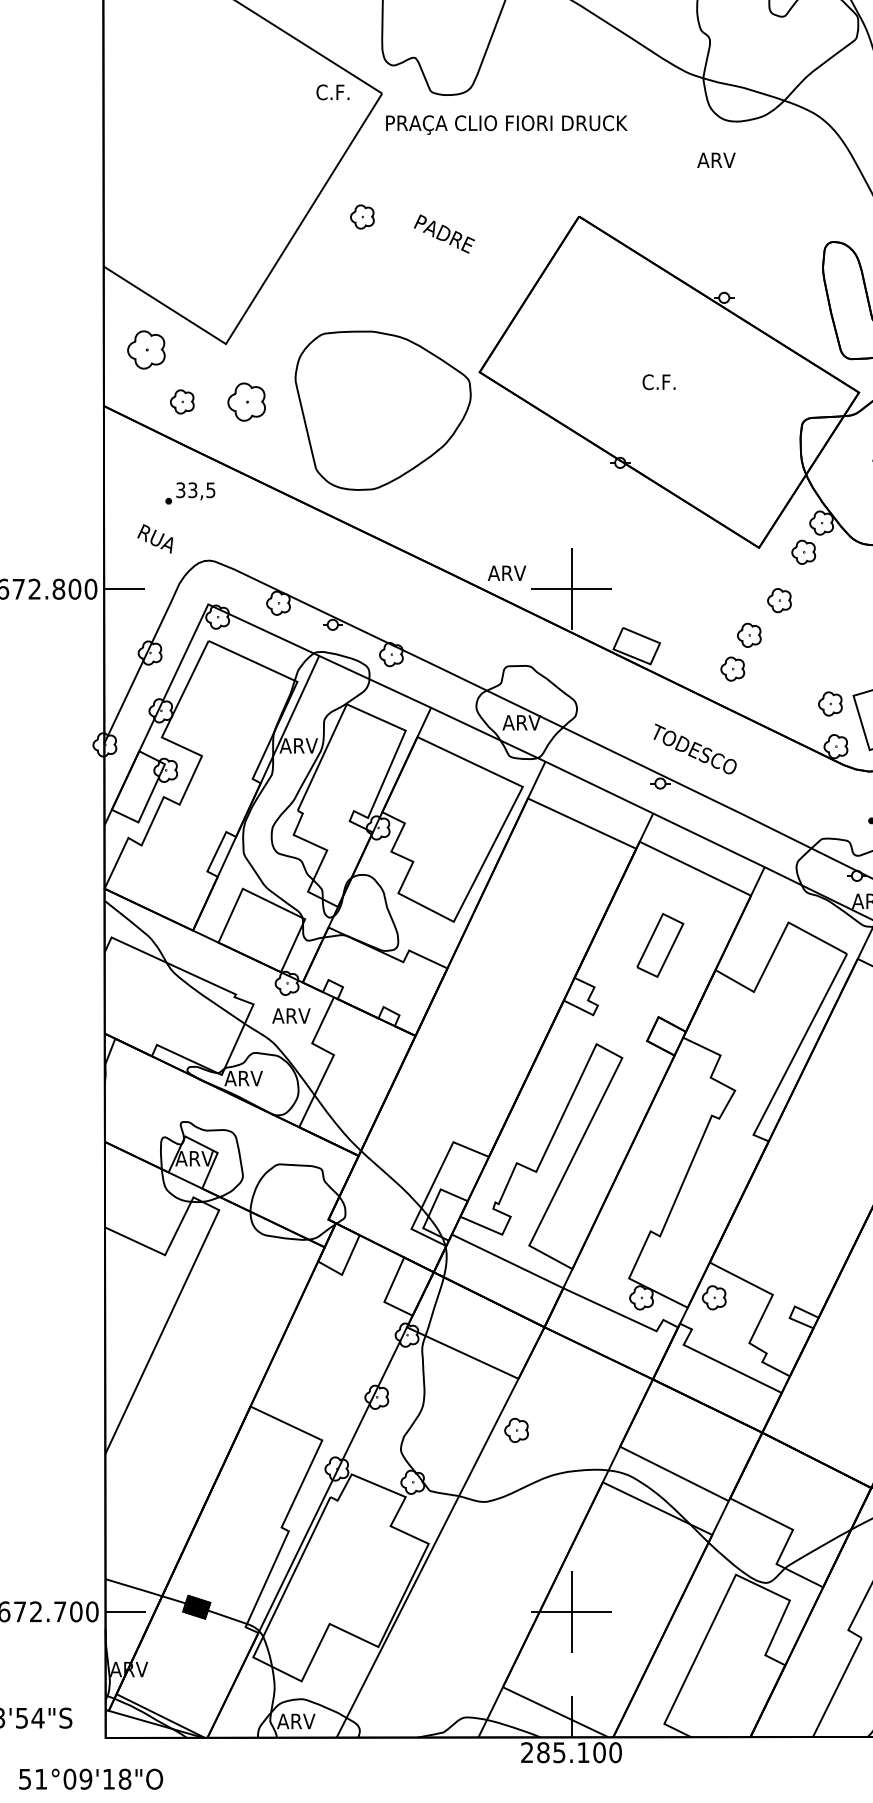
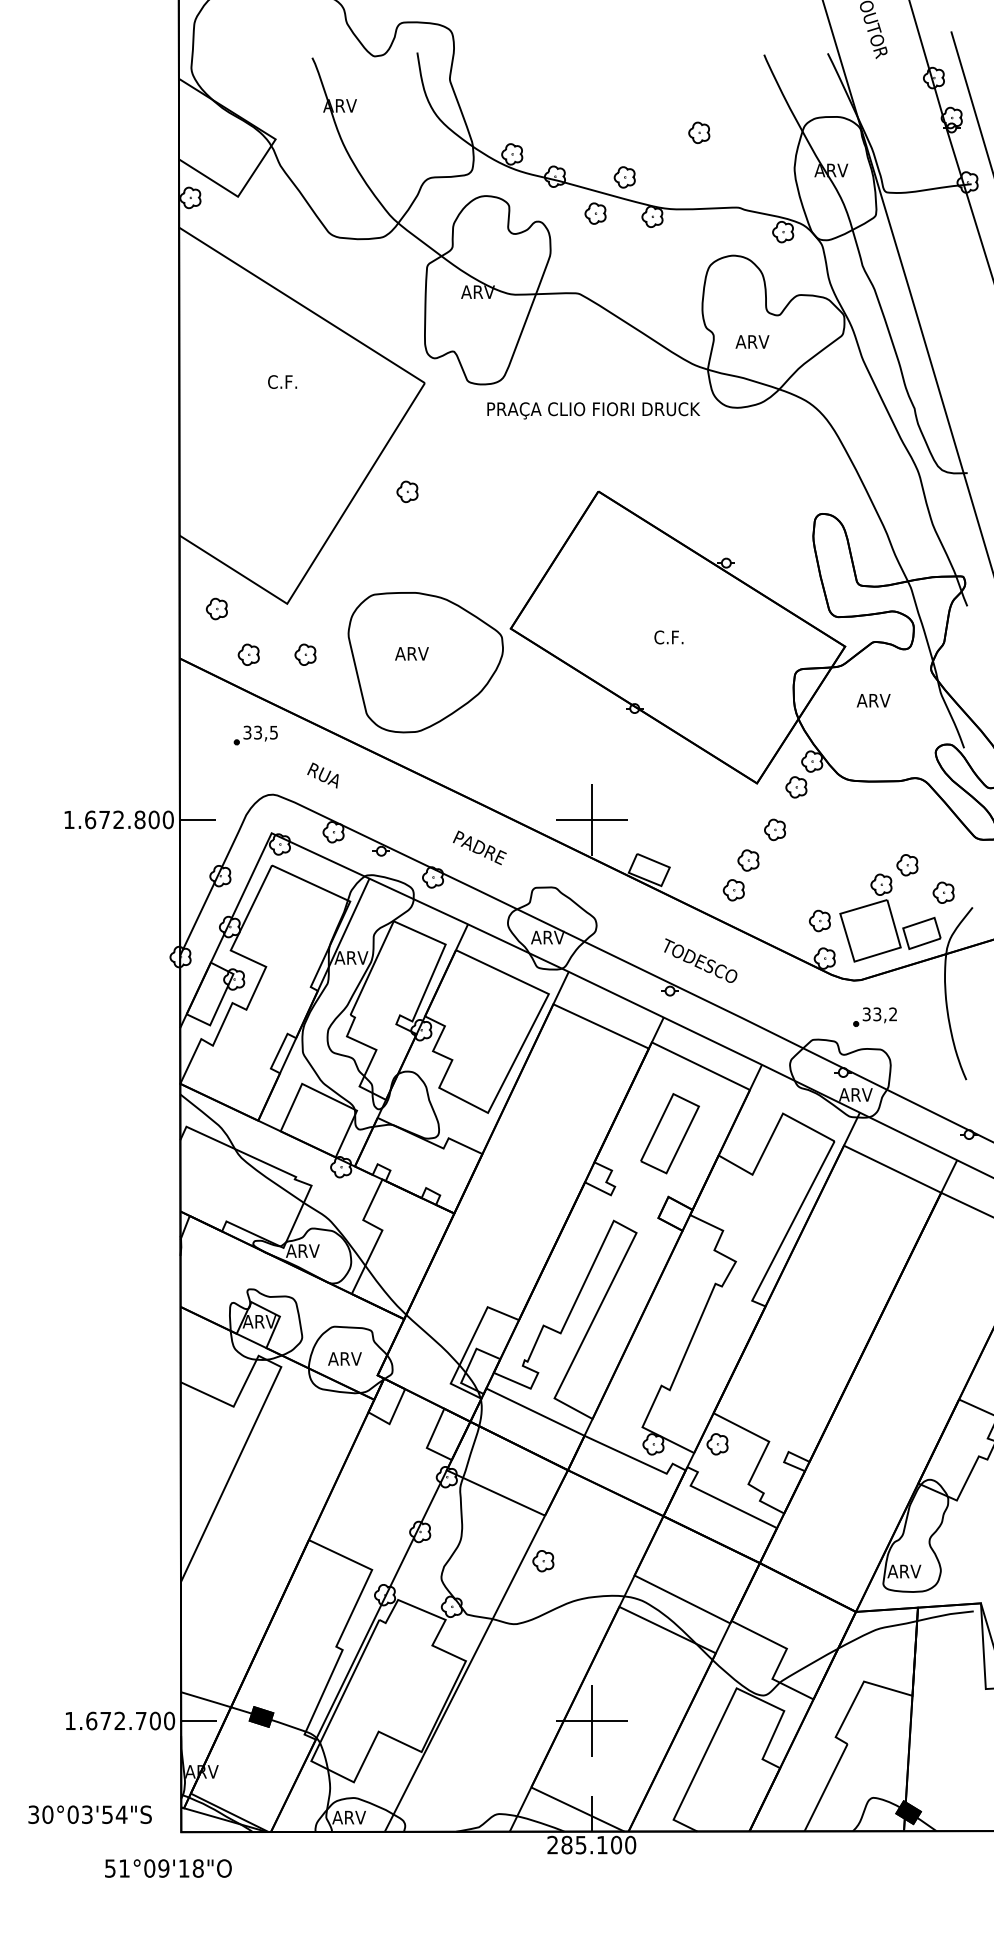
text: (332, 91) -> (282, 381), moved
text: (506, 124) -> (593, 410), moved
text: (716, 159) -> (752, 341), moved
text: (444, 233) -> (479, 847), moved
part: (145, 349) -> (216, 608), size x0.62
part: (246, 401) -> (305, 654), size x0.62
text: (154, 538) -> (322, 775), moved
text: (506, 572) -> (411, 653), moved
part: (659, 945) -> (669, 1133), size x1.43
text: (290, 1015) -> (344, 1358), moved

